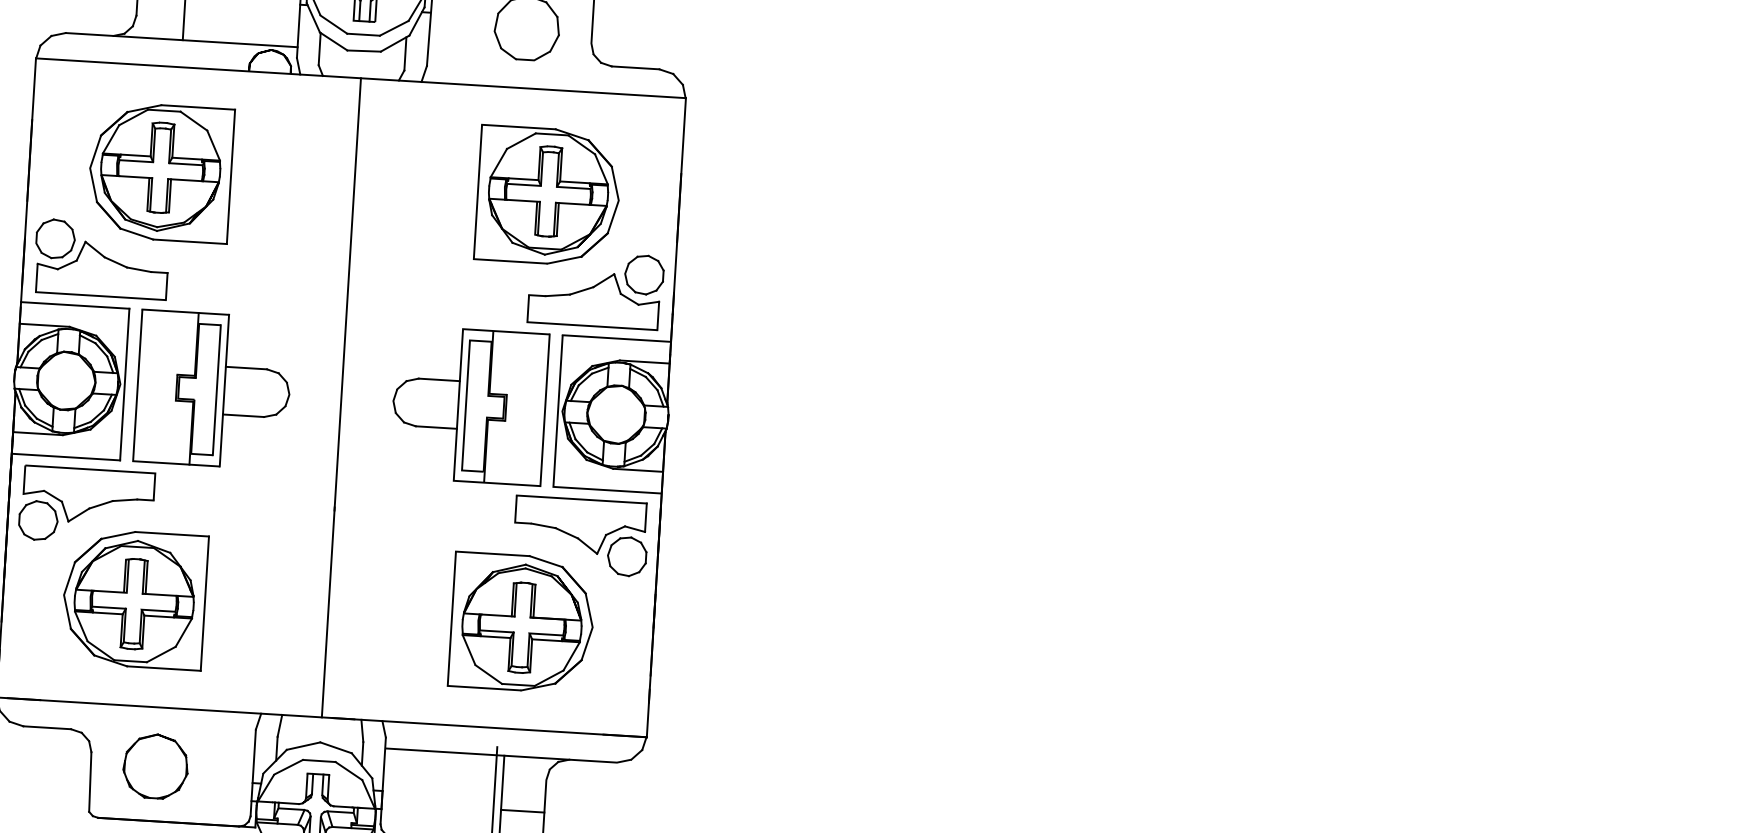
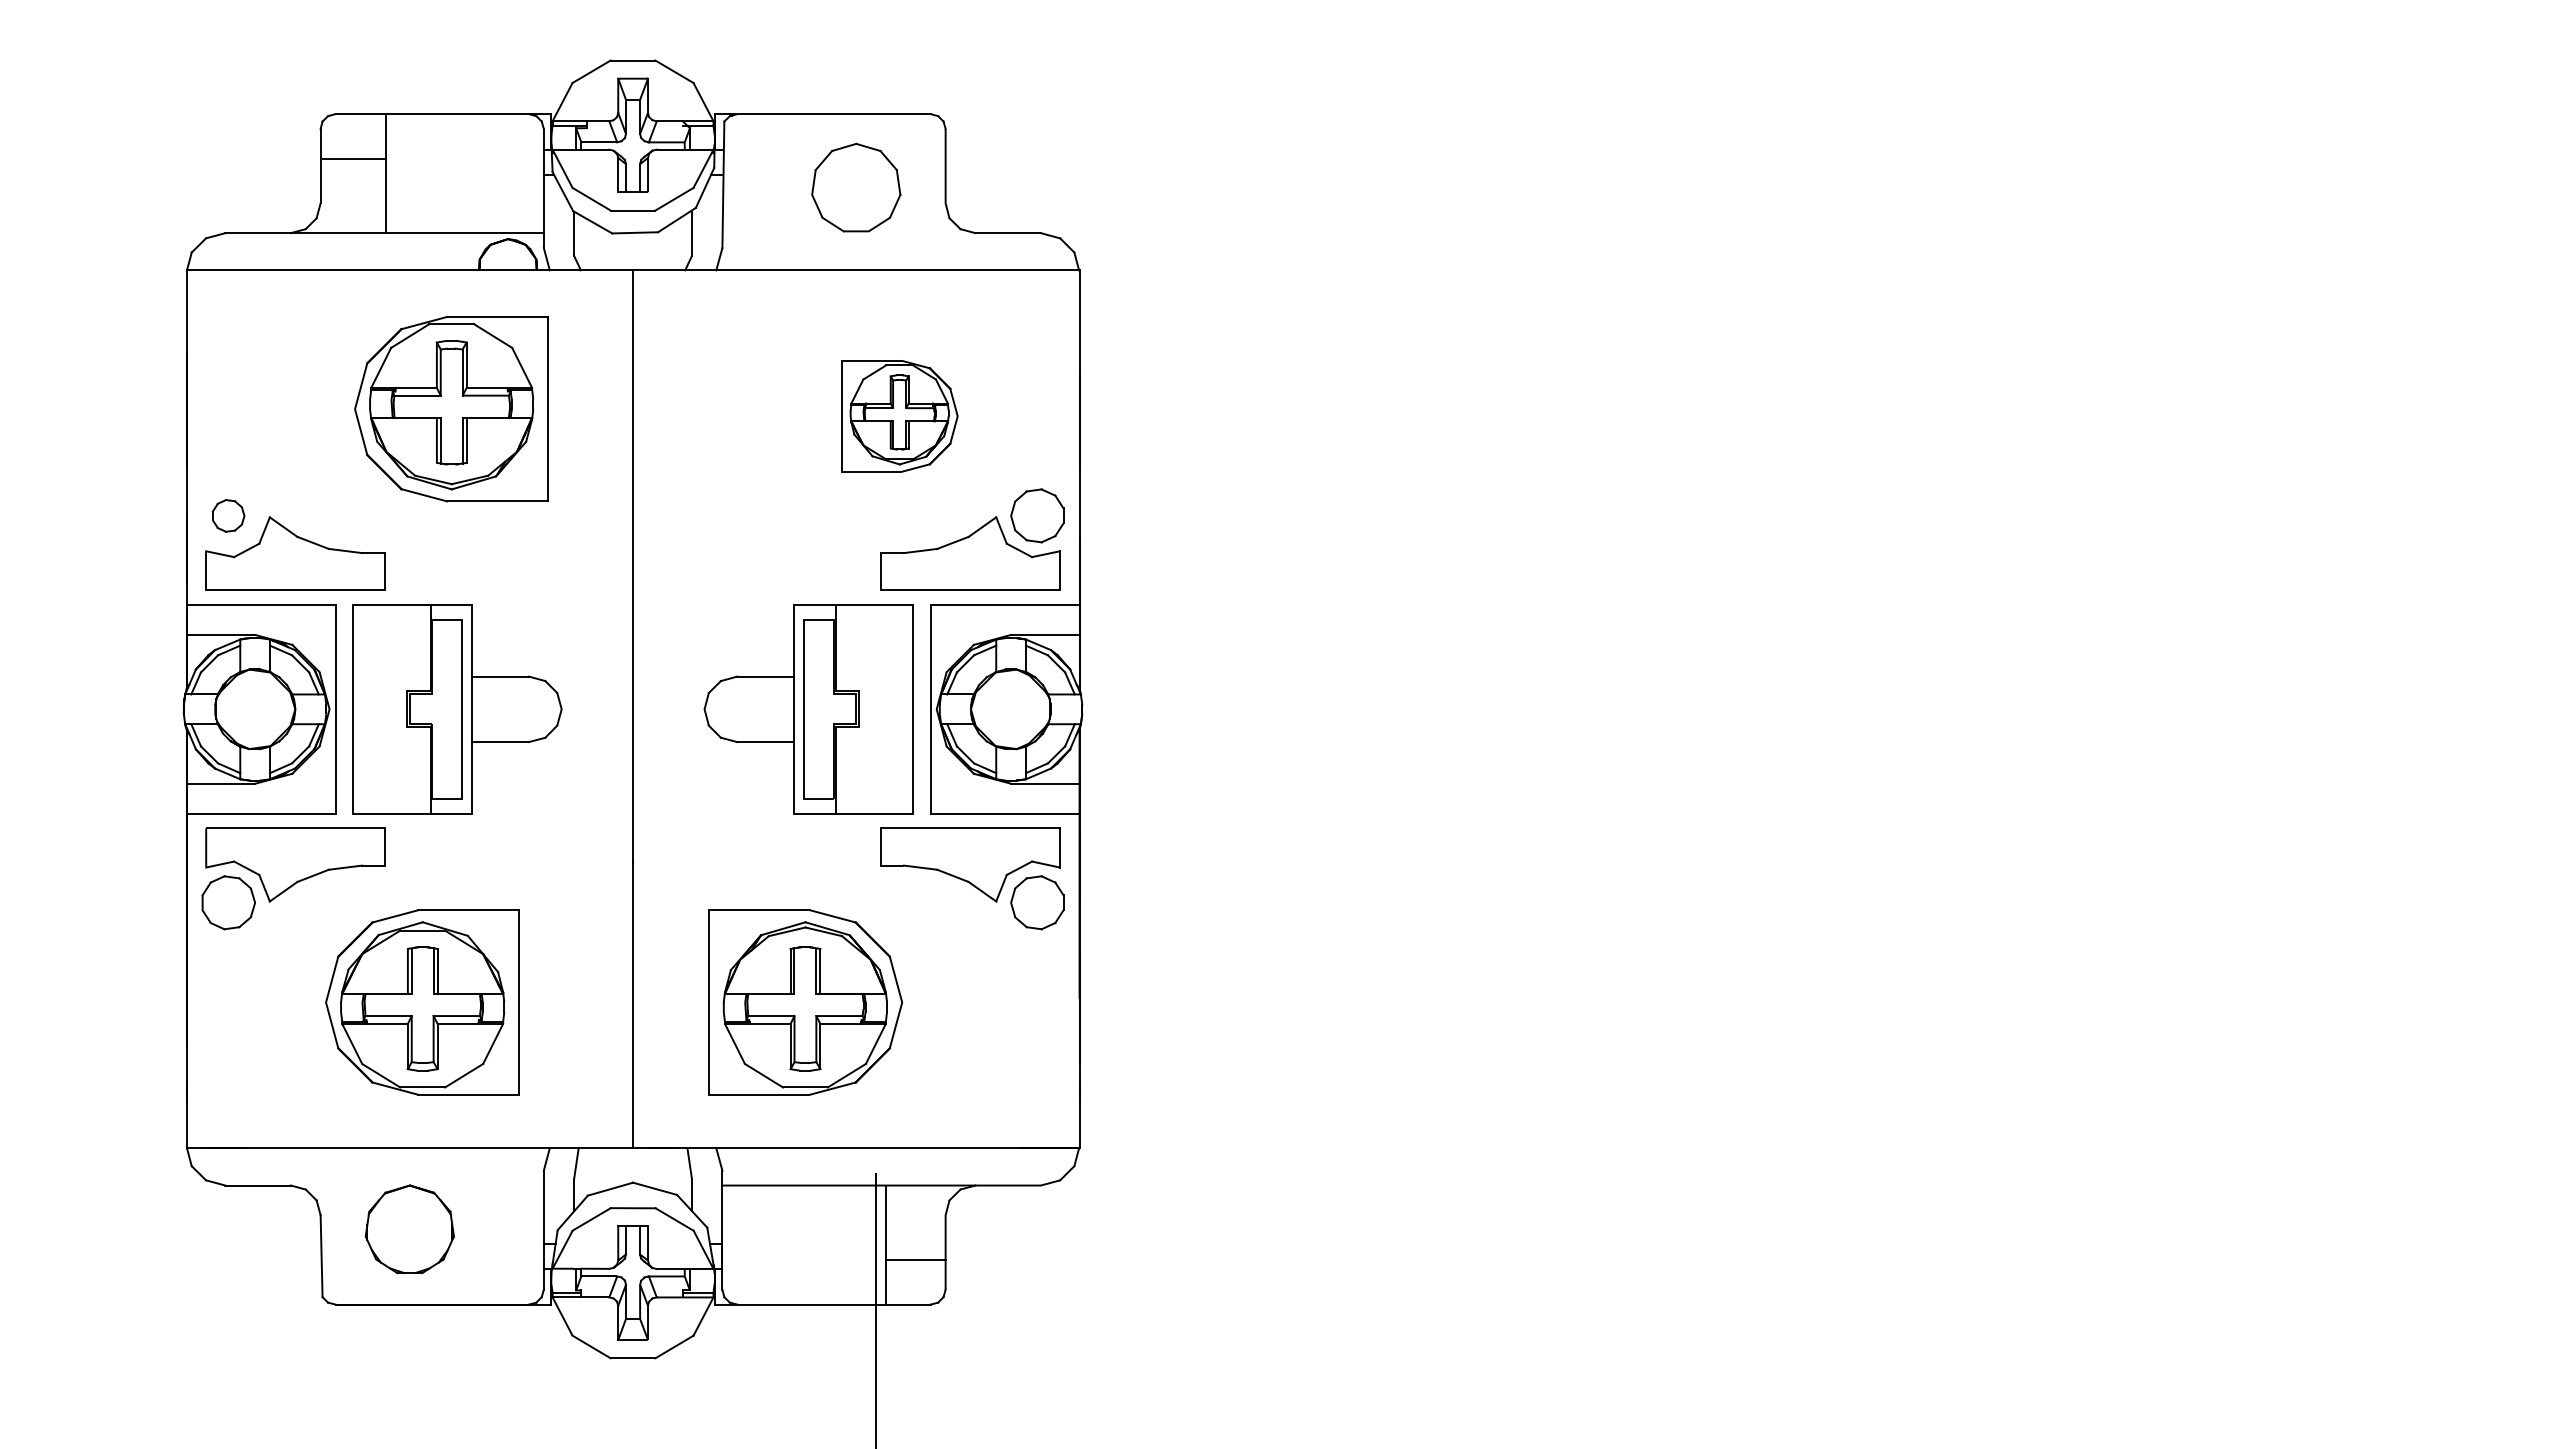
part: (160, 172) -> (451, 409), moved
part: (548, 196) -> (899, 416), size x0.6
part: (55, 238) -> (228, 515), size x0.6
part: (134, 599) -> (422, 1002), moved
part: (522, 623) -> (805, 1002), moved

